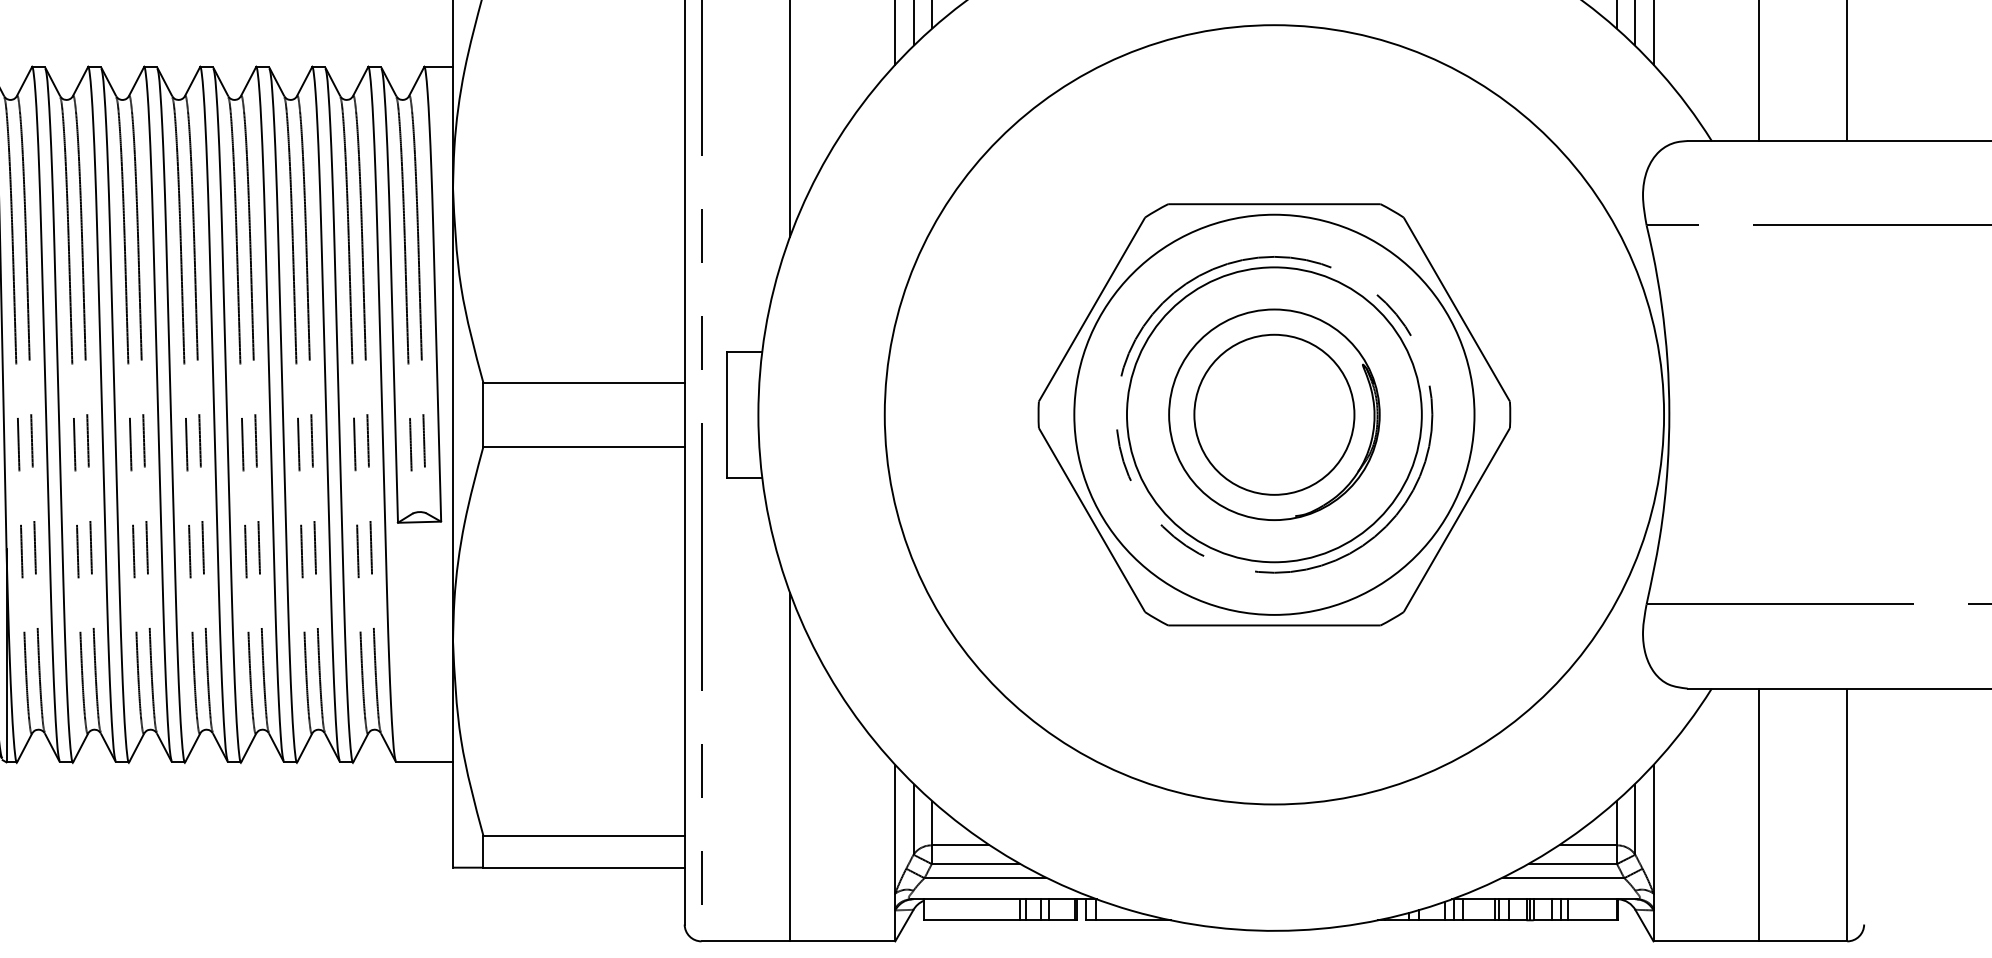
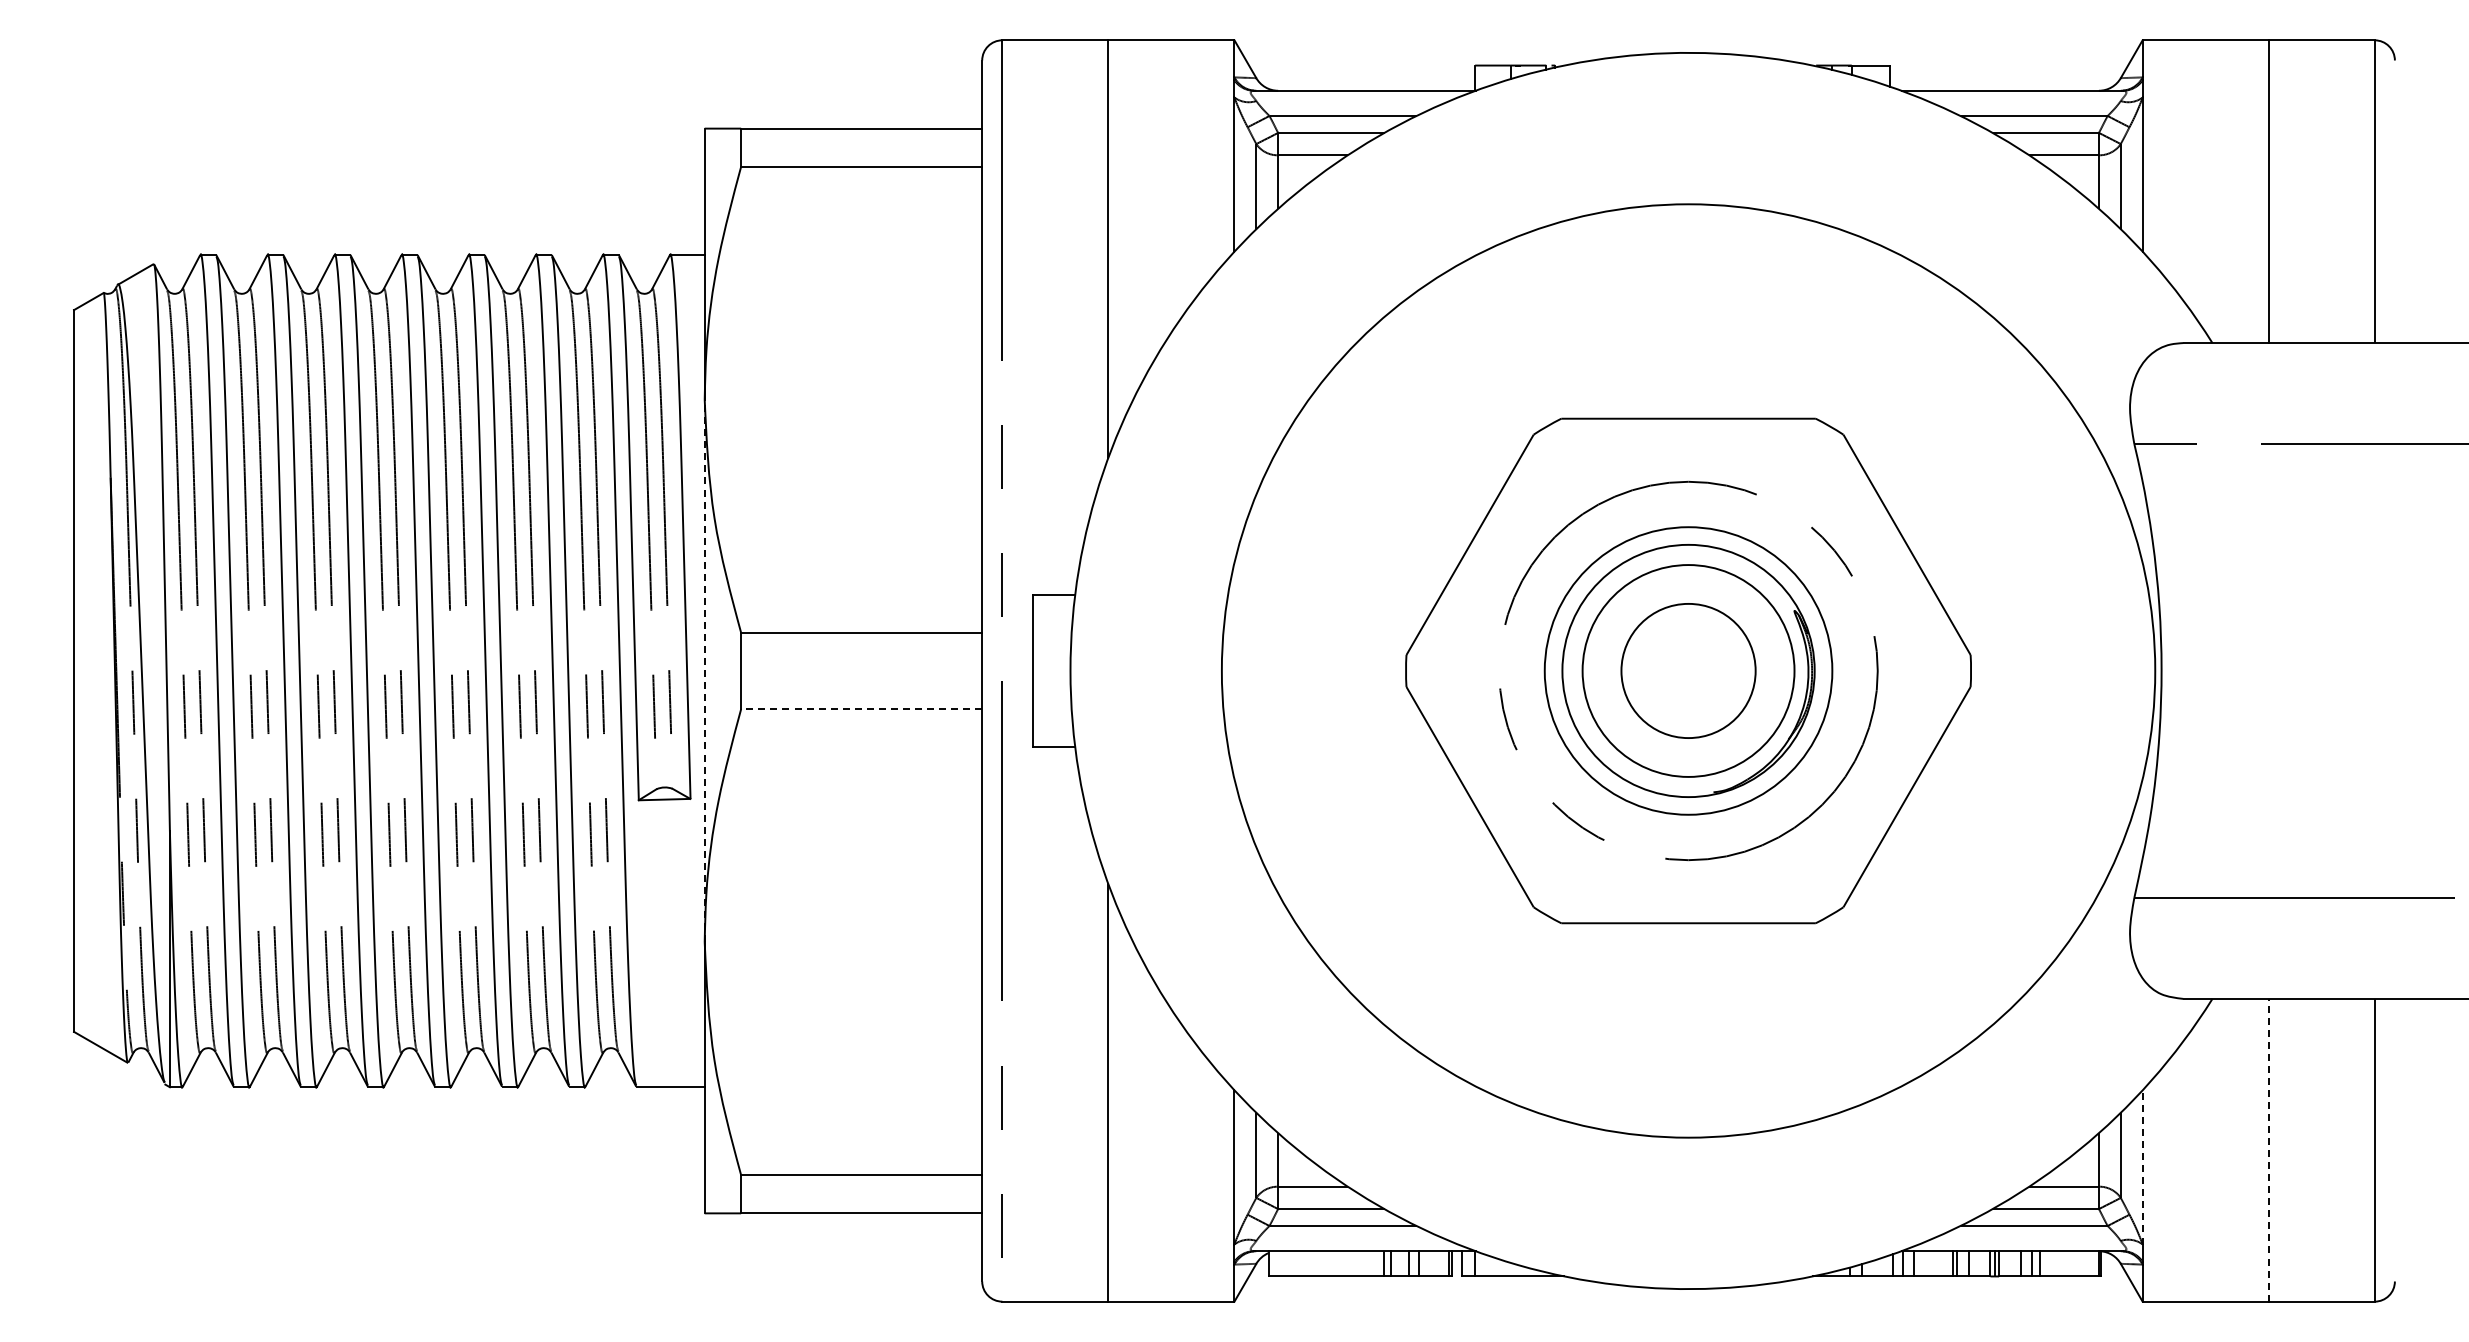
line: (452, 414) -> (704, 670), solid -> dashed
circle: (1274, 414) -> (1688, 670), size x0.6
circle: (1274, 414) -> (1688, 670), size x0.6
circle: (1274, 414) -> (1688, 670), size x0.7
line: (583, 446) -> (861, 709), solid -> dashed
line: (1758, 814) -> (2268, 1149), solid -> dashed
line: (1653, 828) -> (2142, 1166), solid -> dashed

